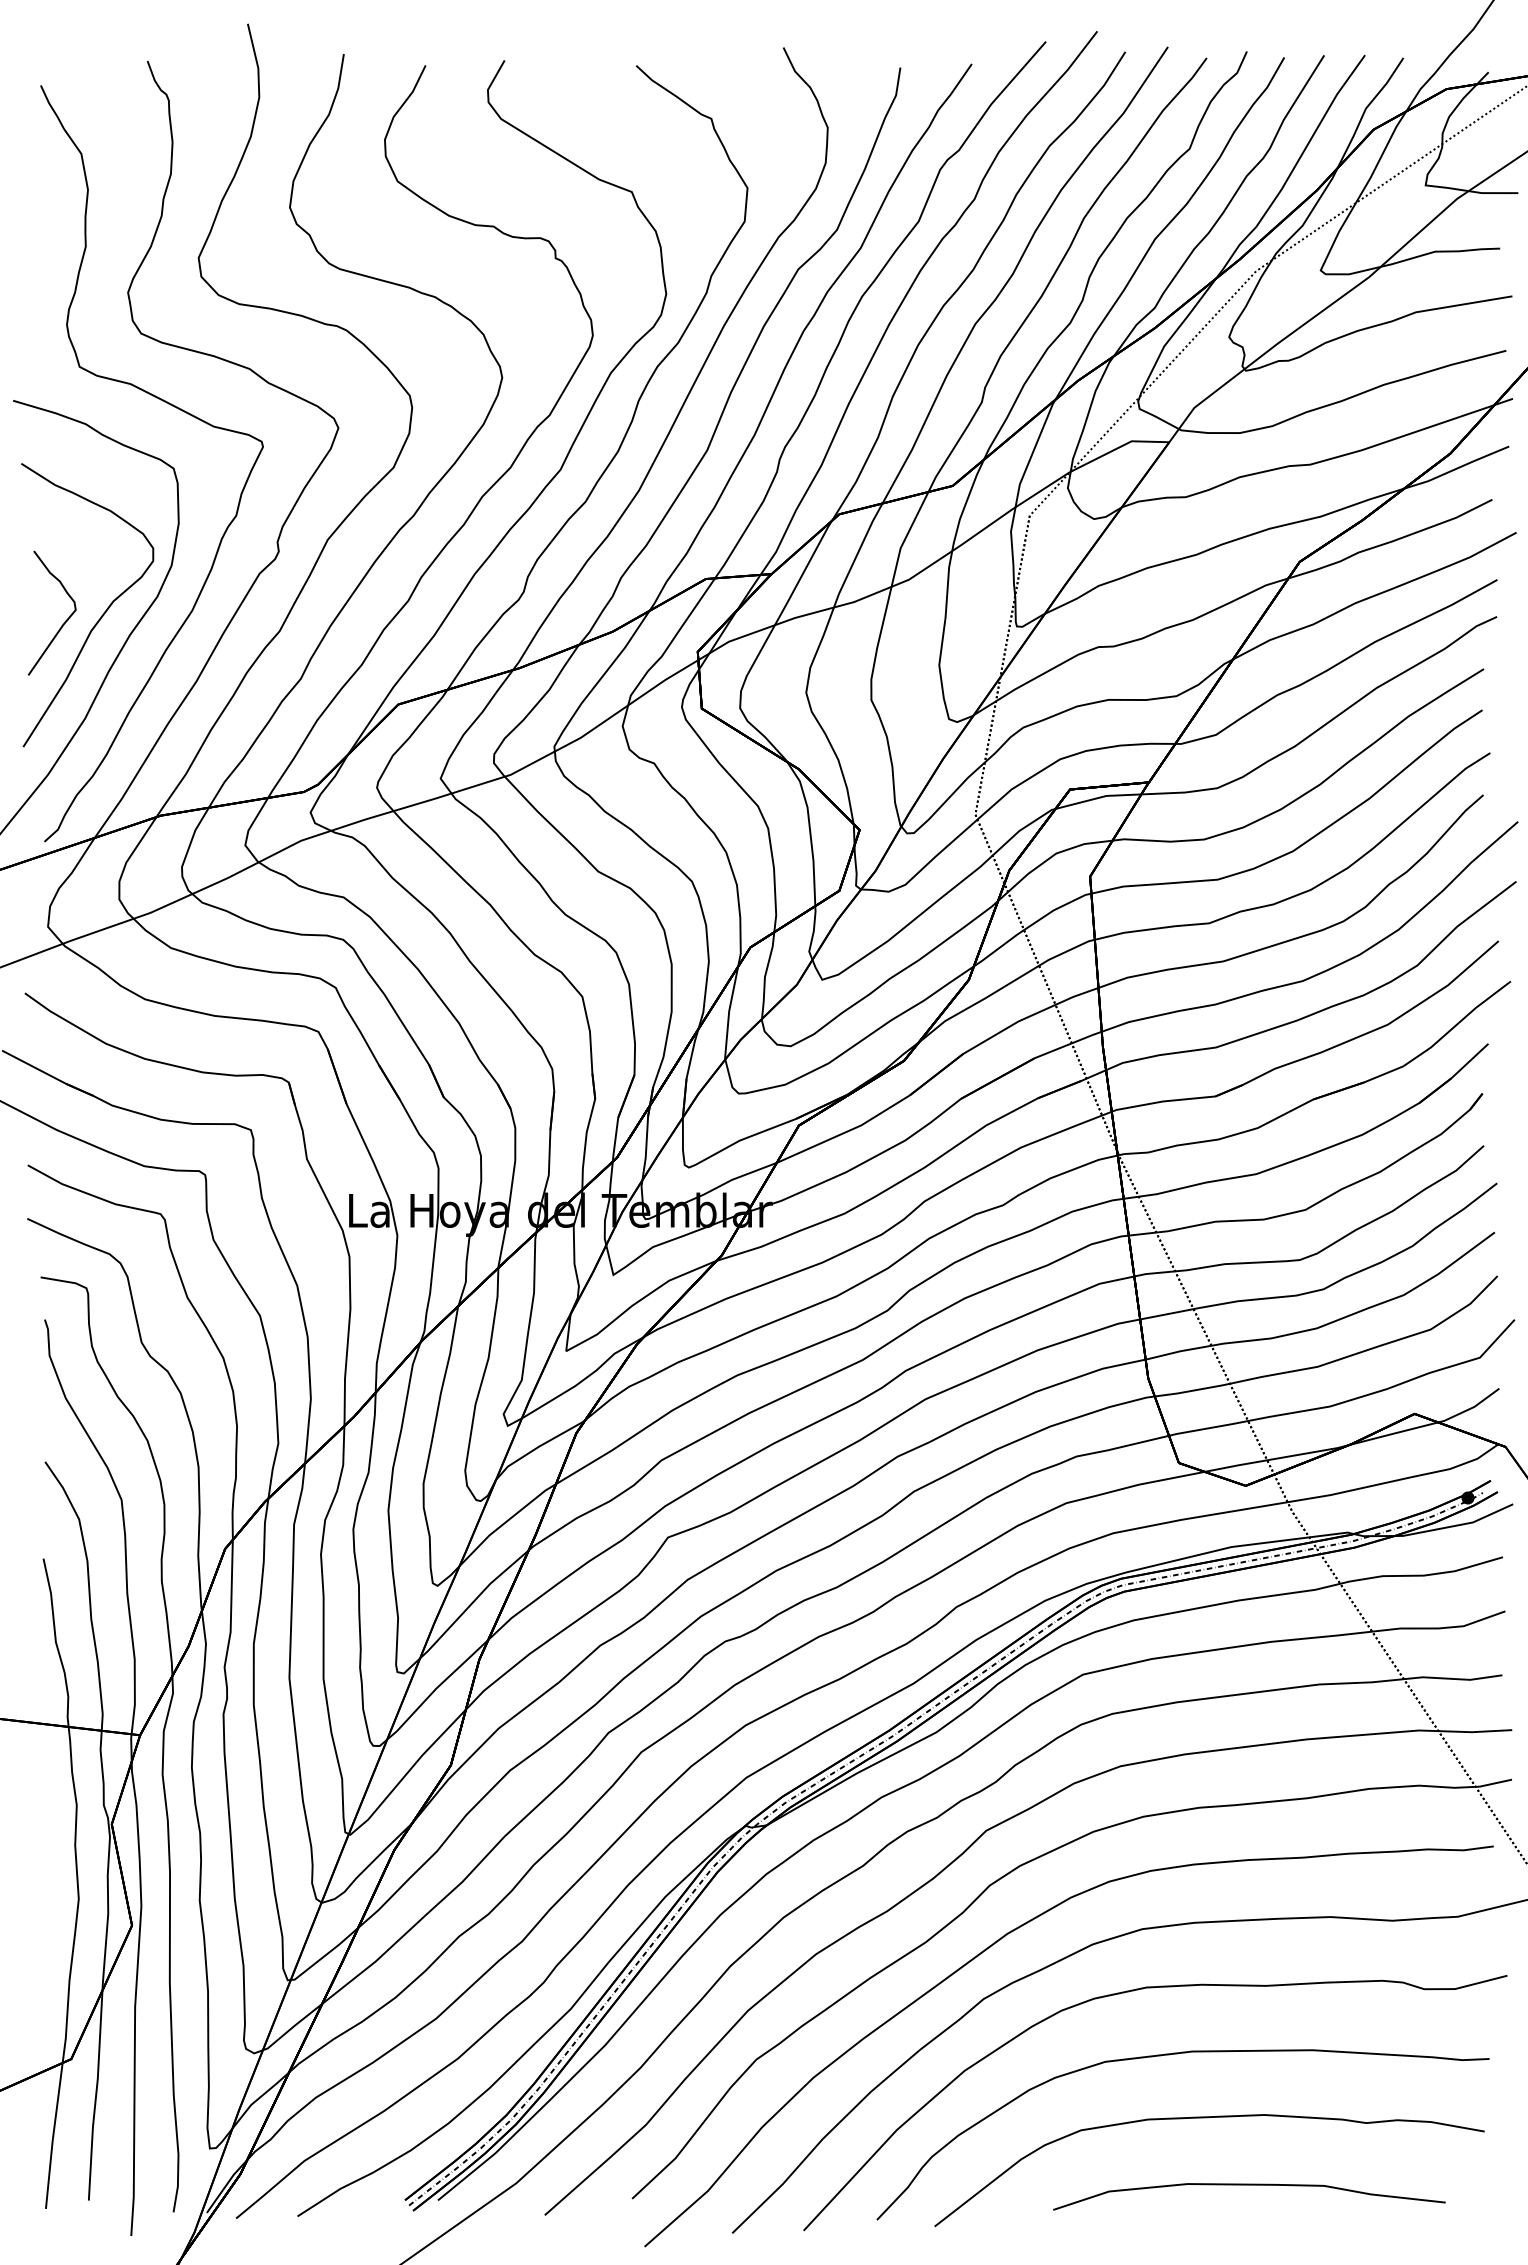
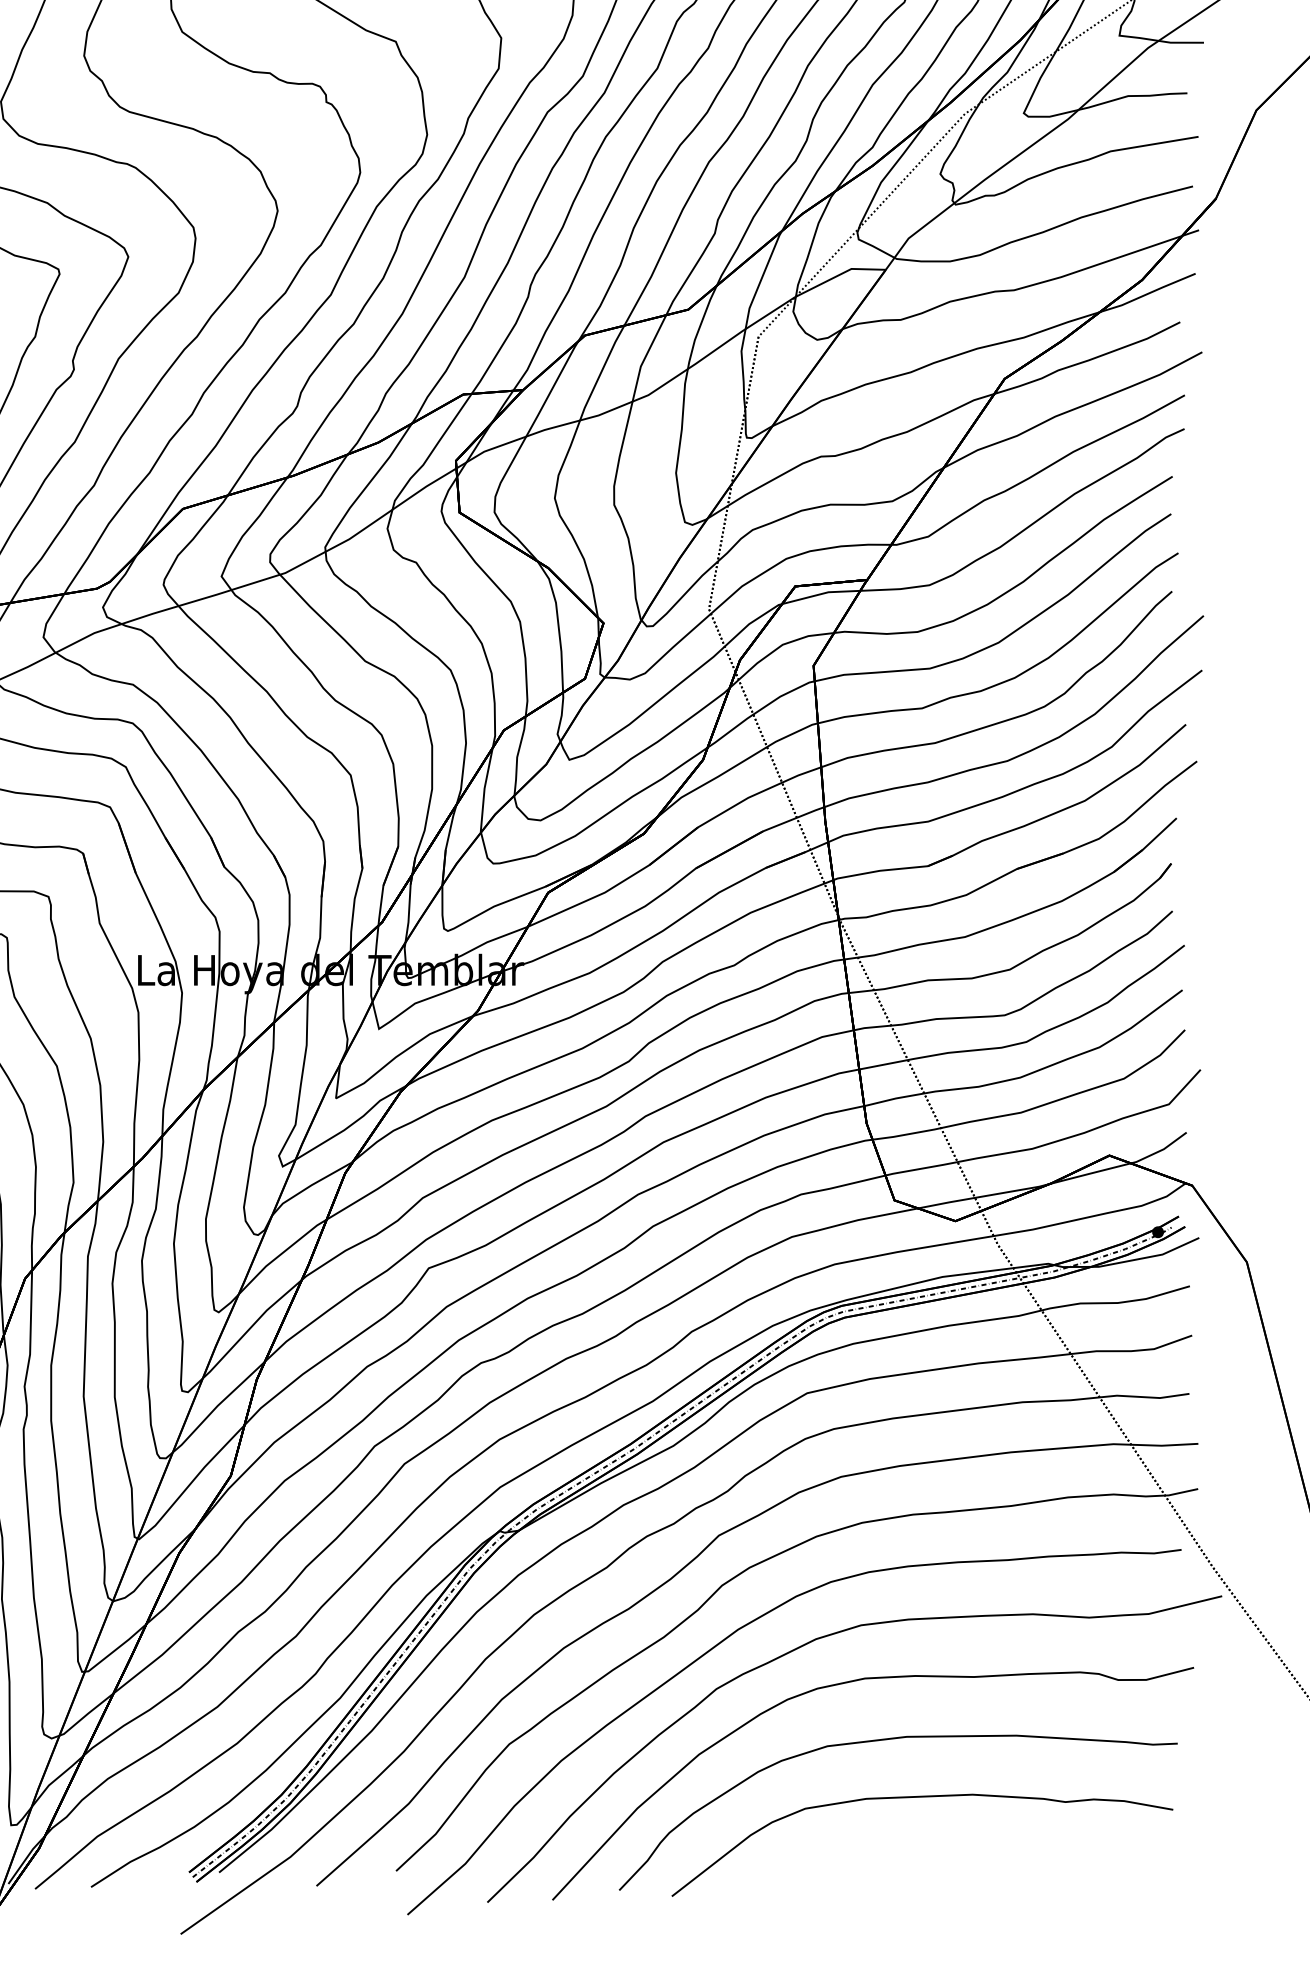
curve: (1249, 2185) -> (958, 1858), removed

